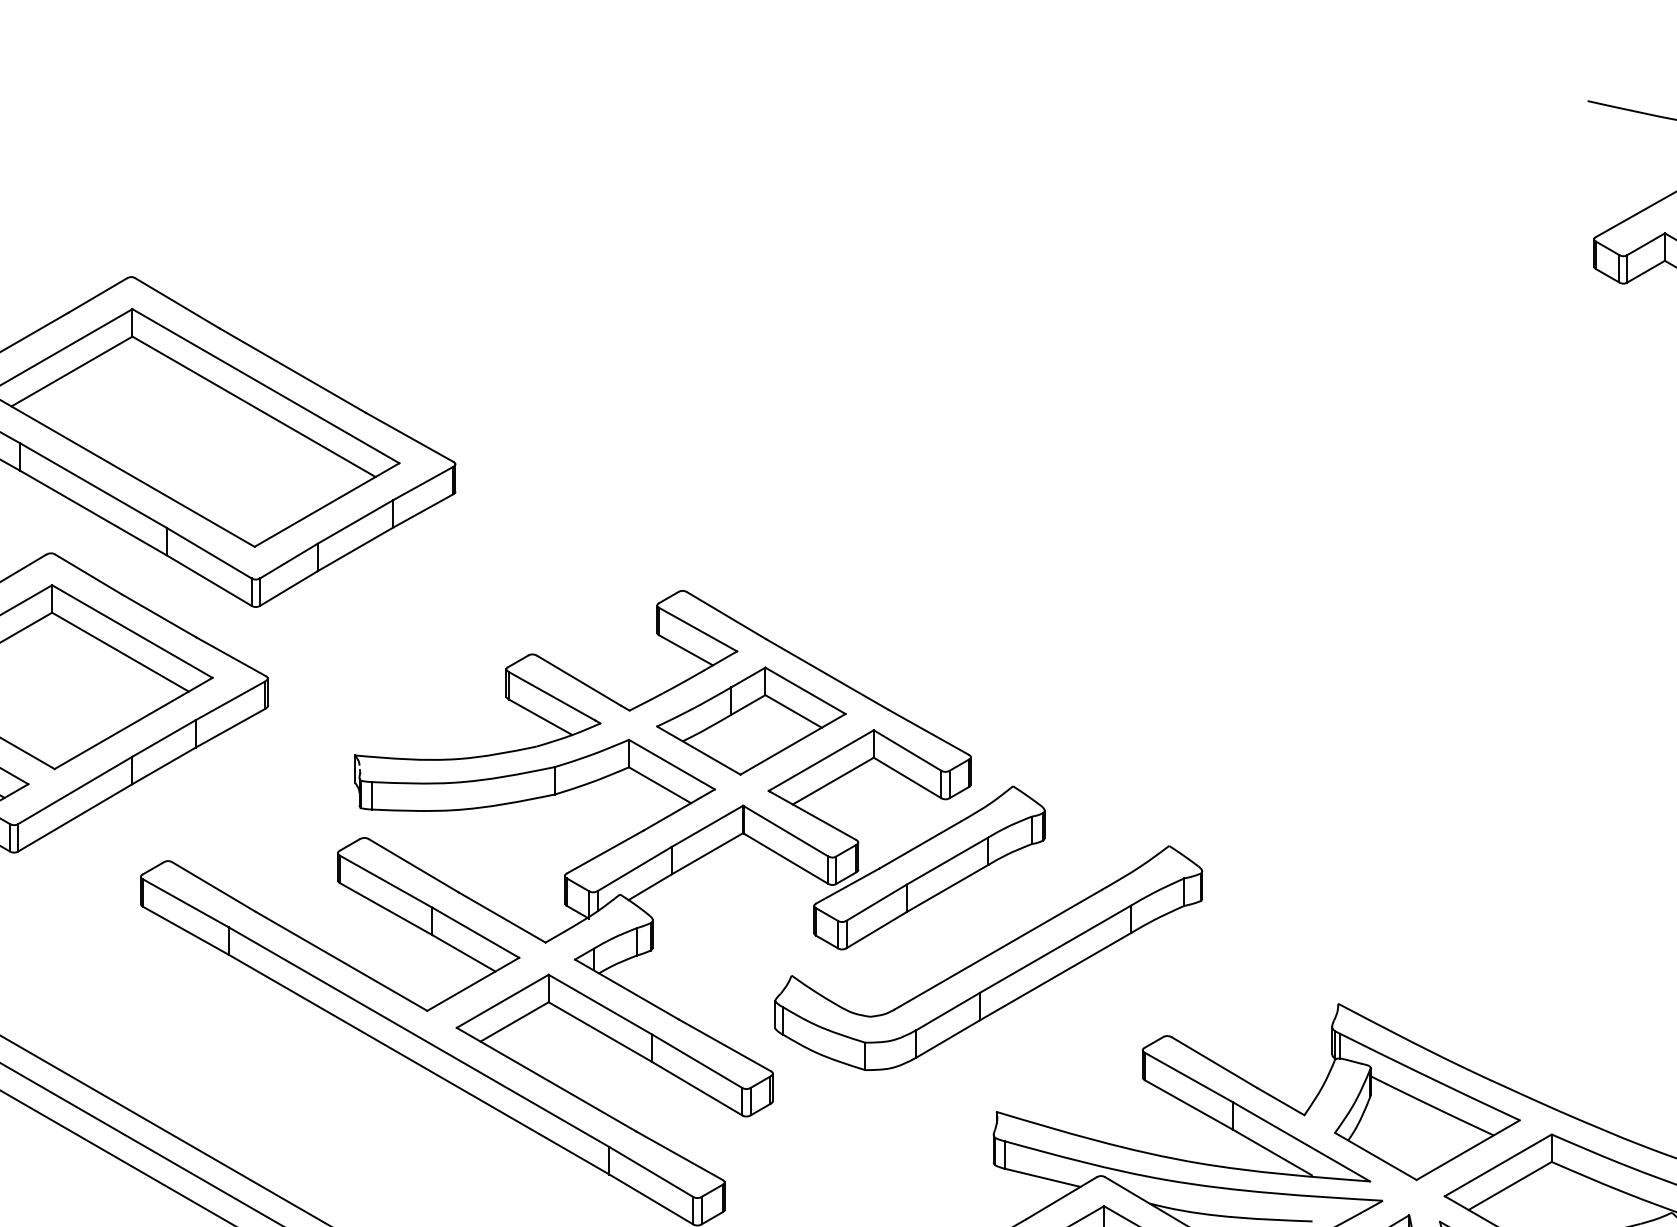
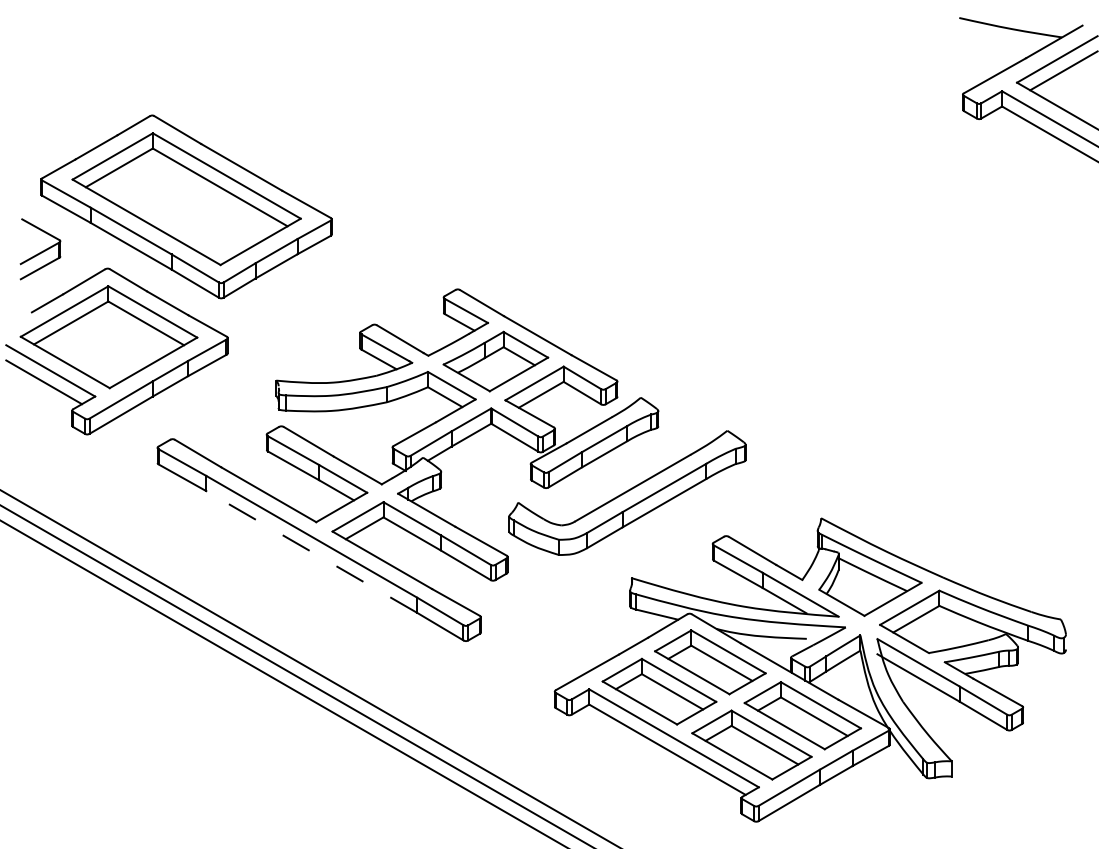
line: (418, 1063) -> (311, 551), solid -> dashed

